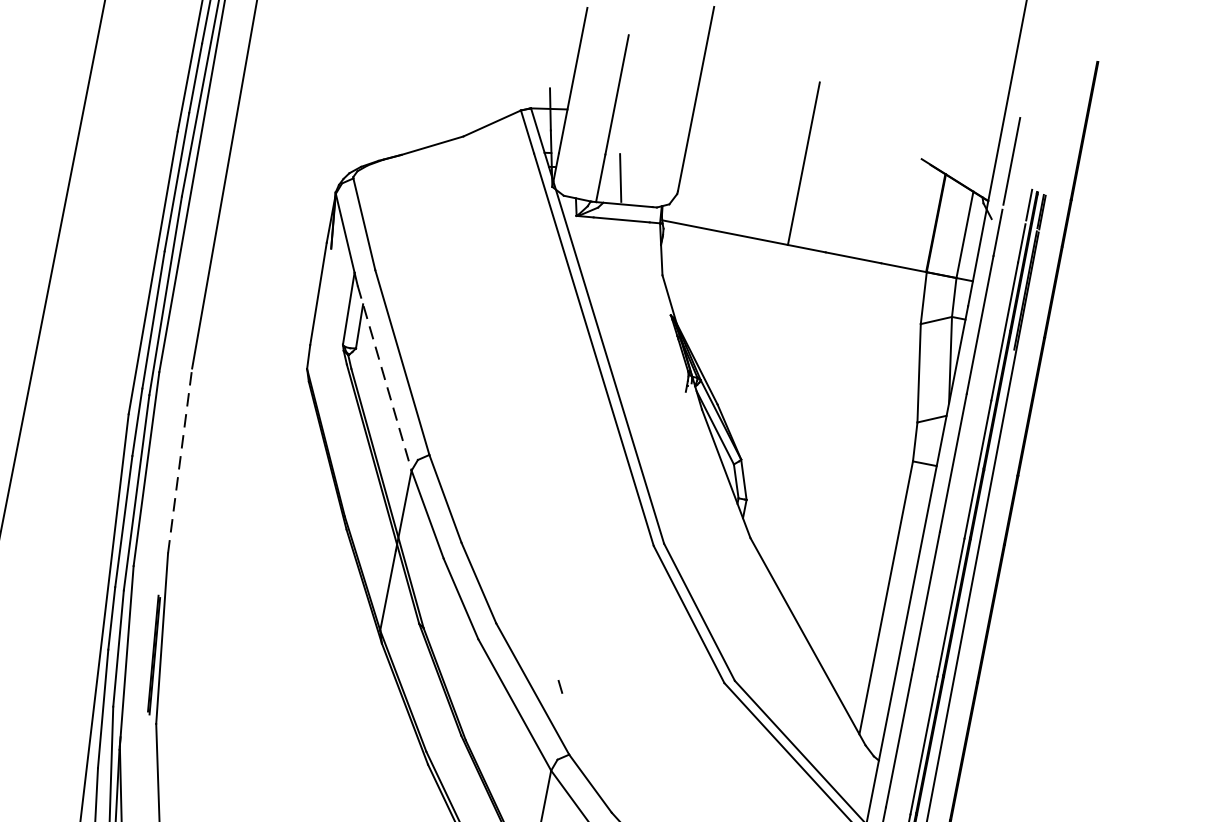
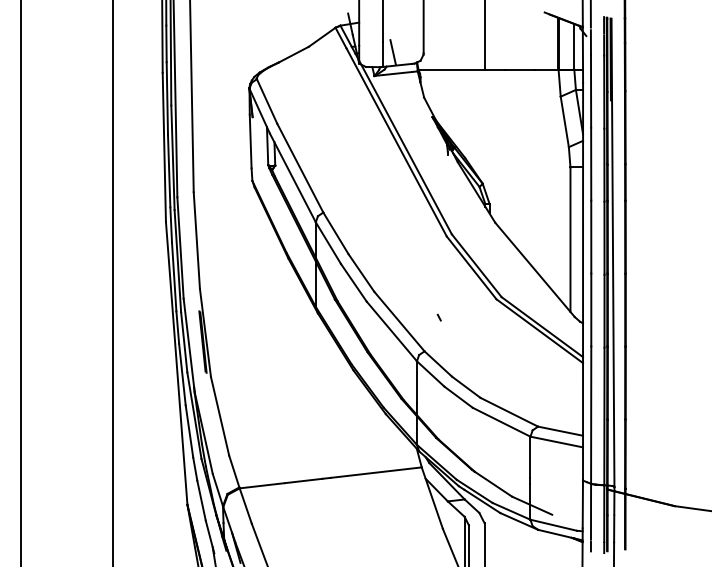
line: (385, 379) -> (293, 178), dashed -> solid
line: (179, 460) -> (196, 240), dashed -> solid
line: (558, 686) -> (438, 317), moved

